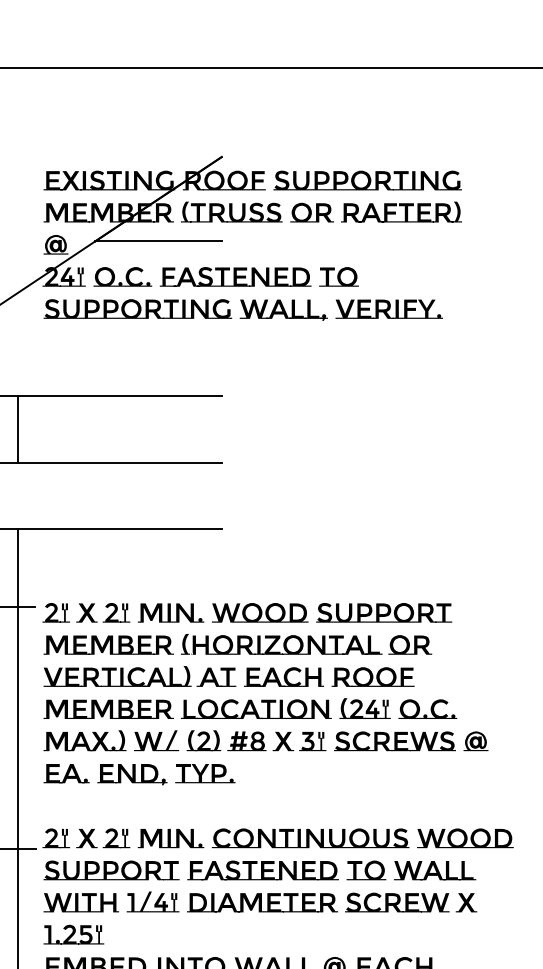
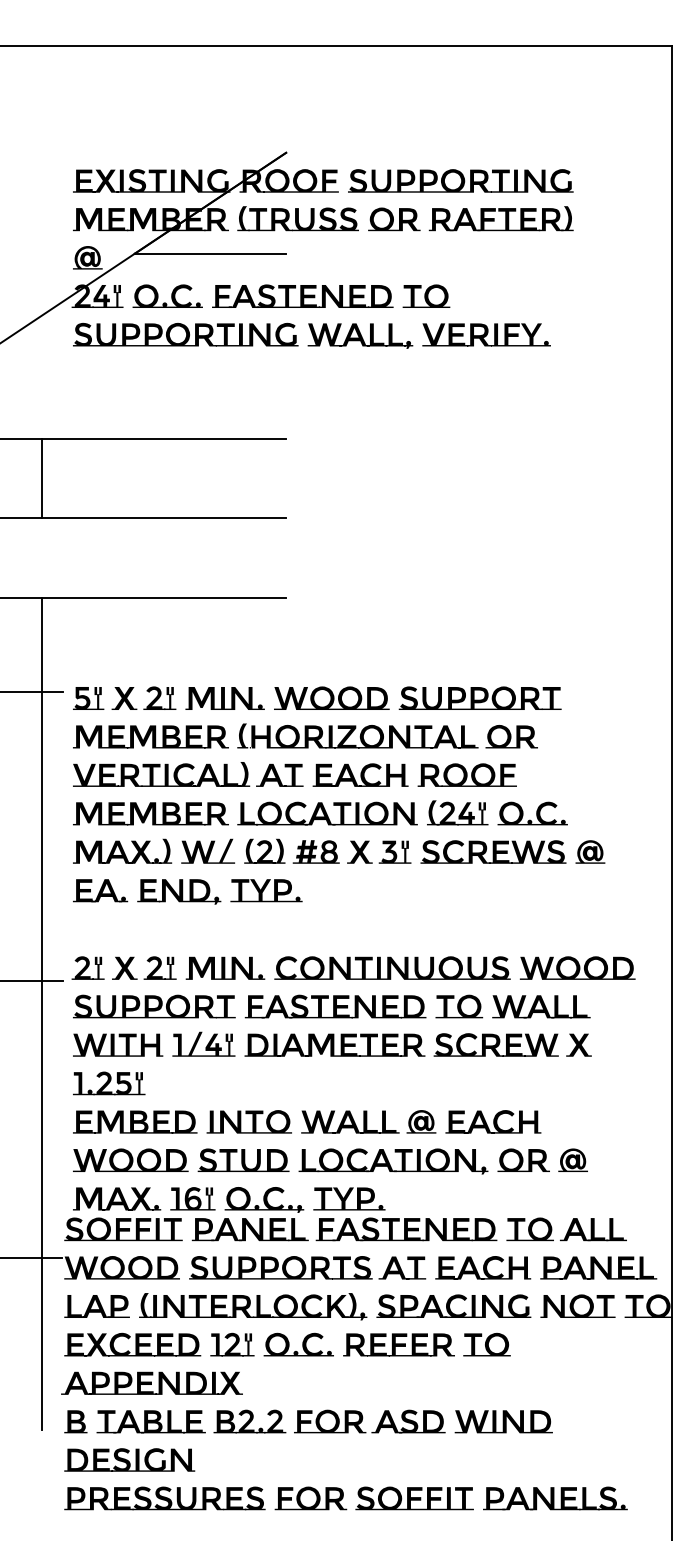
text: (247, 612) -> (316, 697), 2" -> 5"

